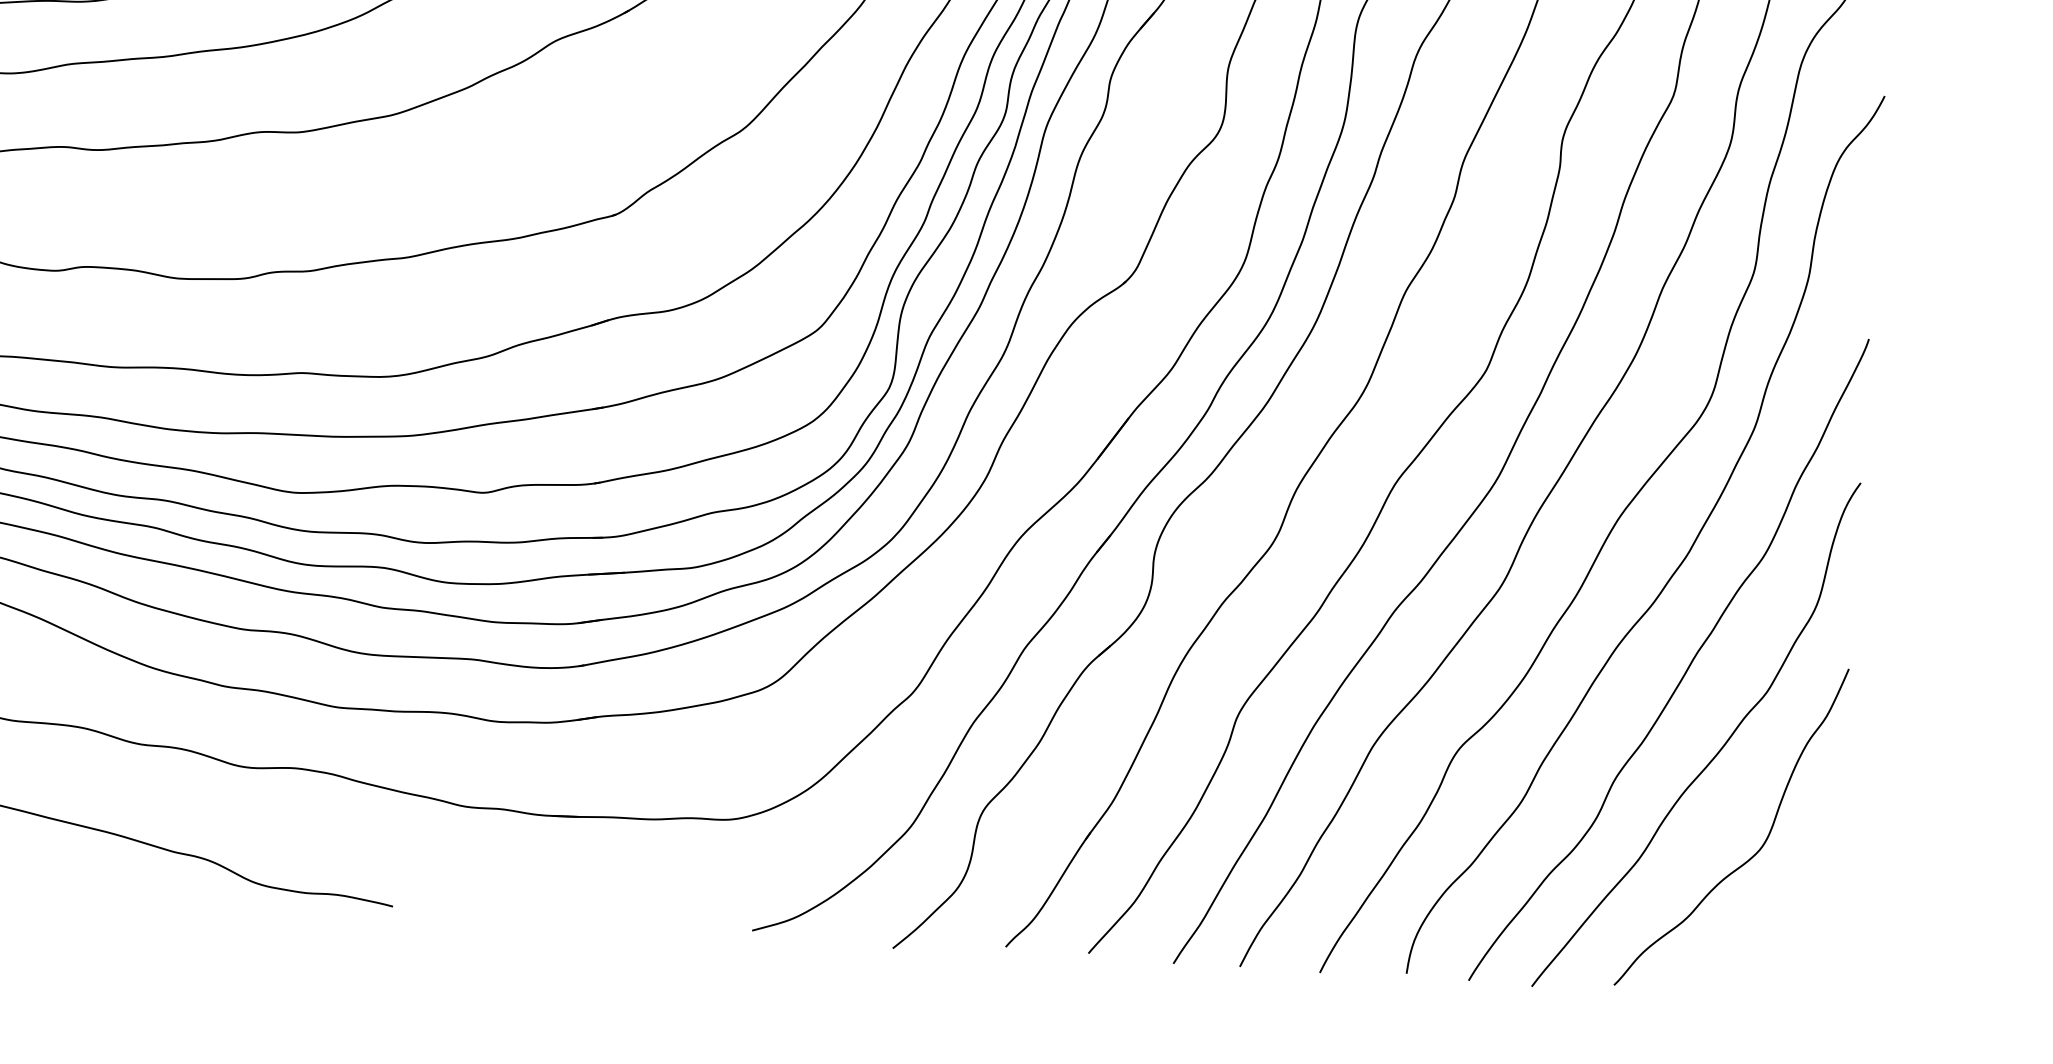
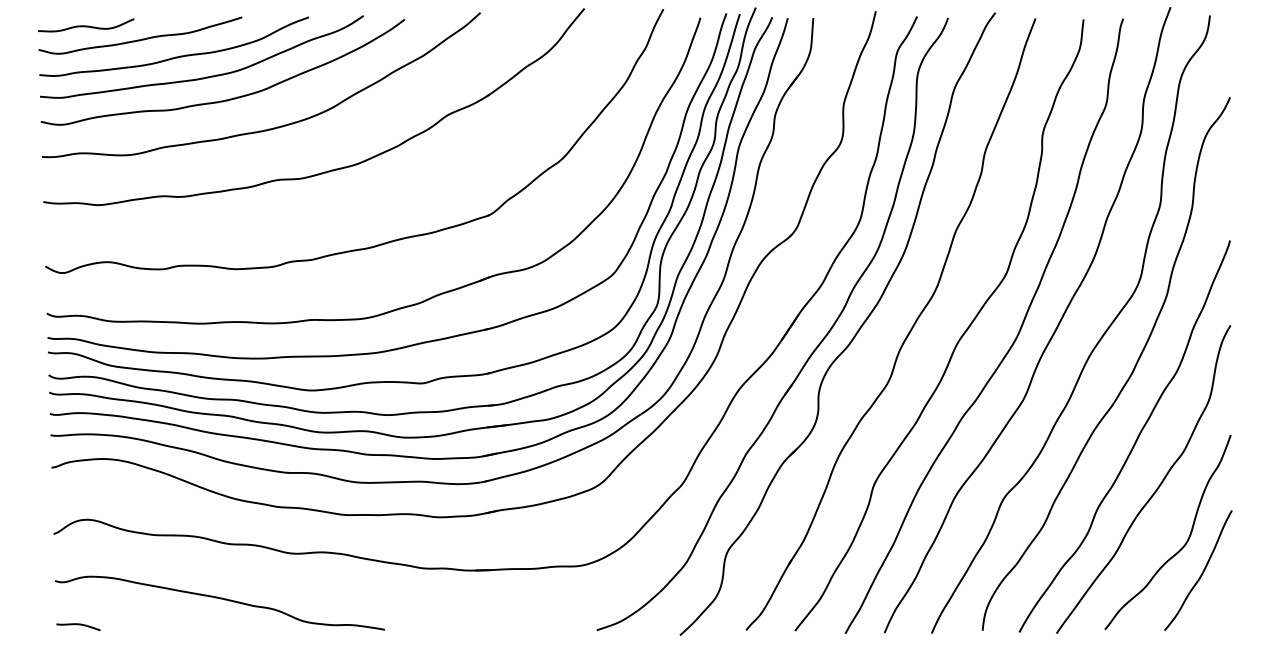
curve: (1785, 897) -> (1202, 571), added

